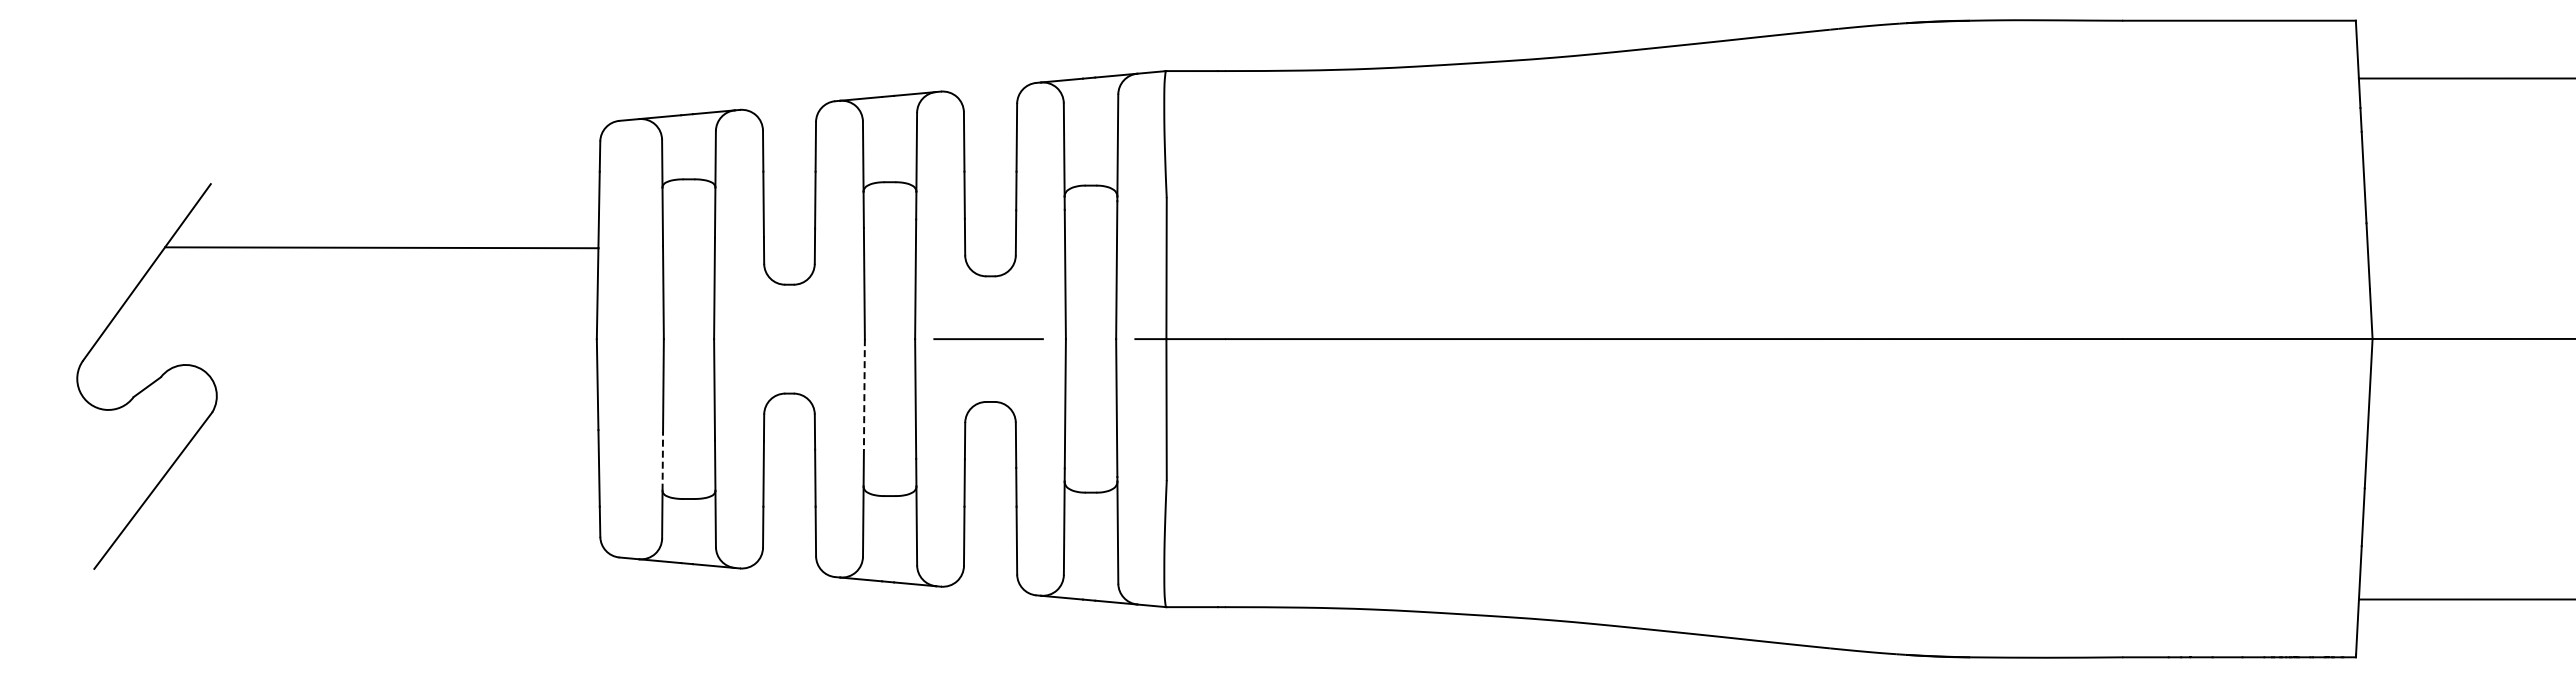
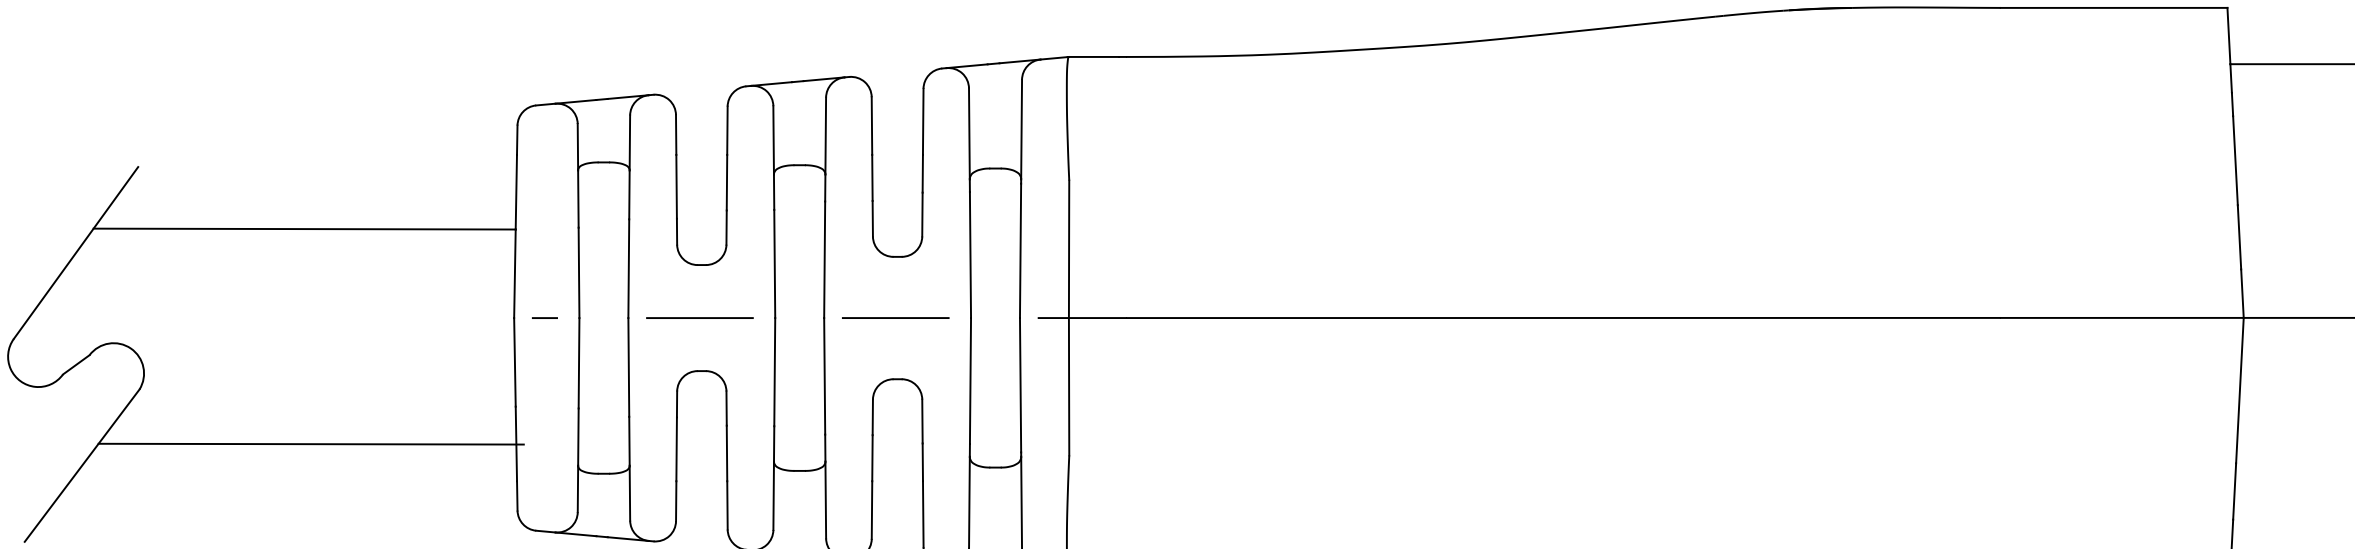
line: (628, 339) -> (544, 318), added
line: (787, 339) -> (699, 318), added
line: (864, 394) -> (774, 371), dashed -> solid
line: (662, 460) -> (578, 436), dashed -> solid
line: (388, 468) -> (311, 444), added

